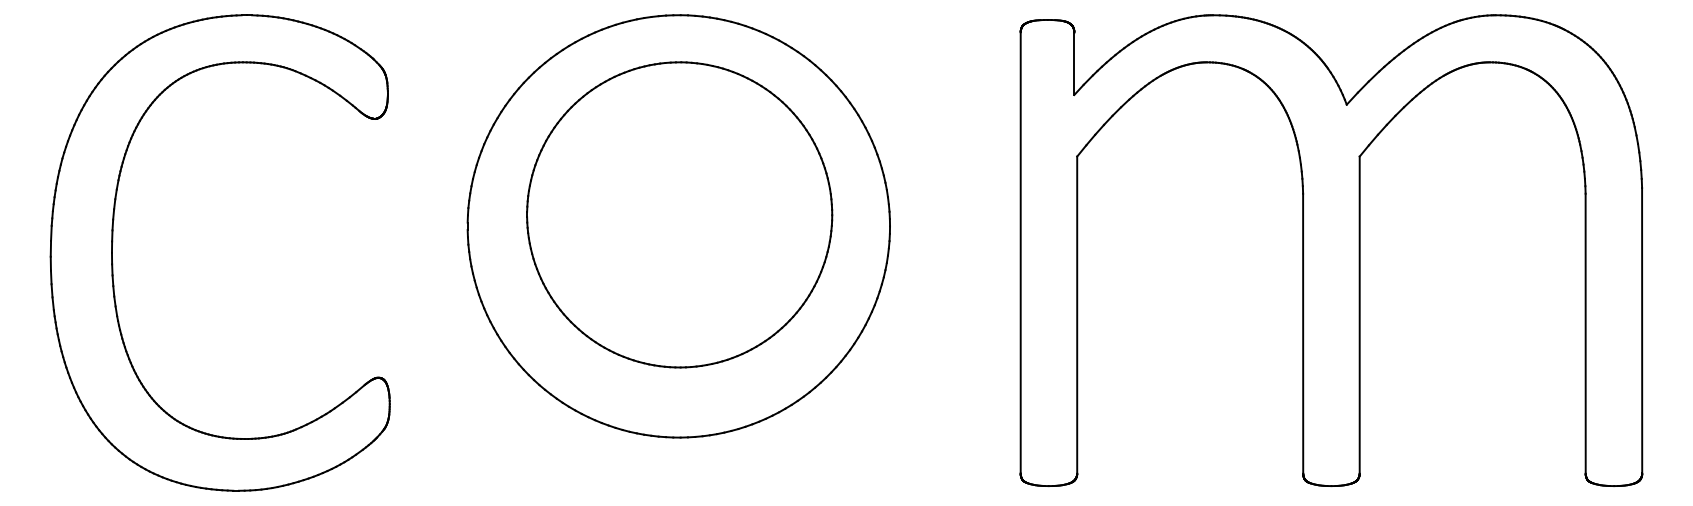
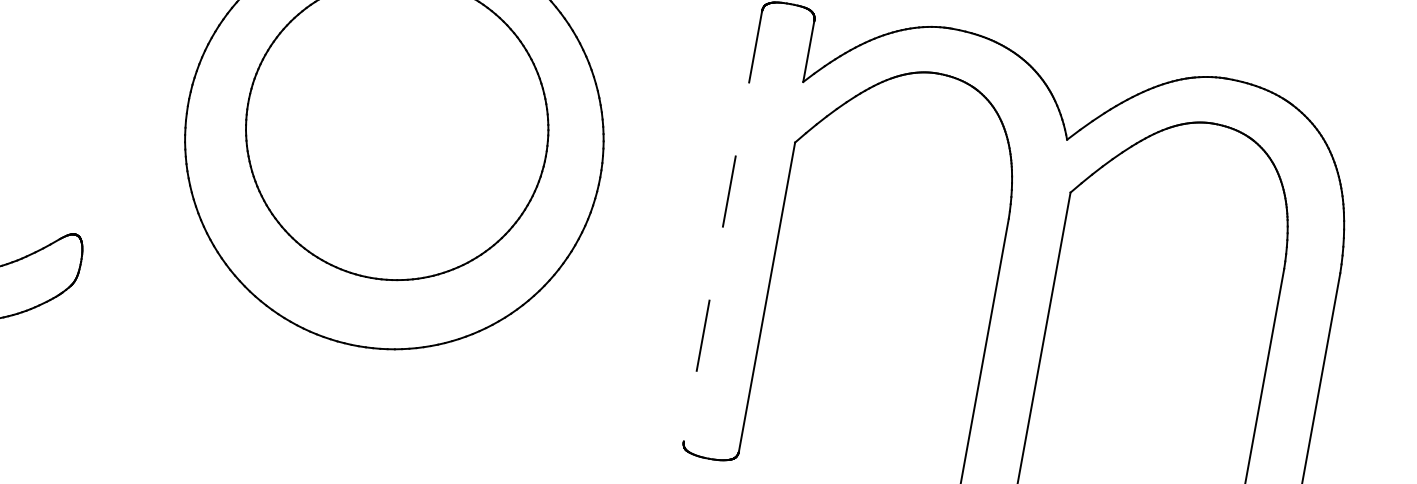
line: (1020, 252) -> (722, 226), solid -> dashed

